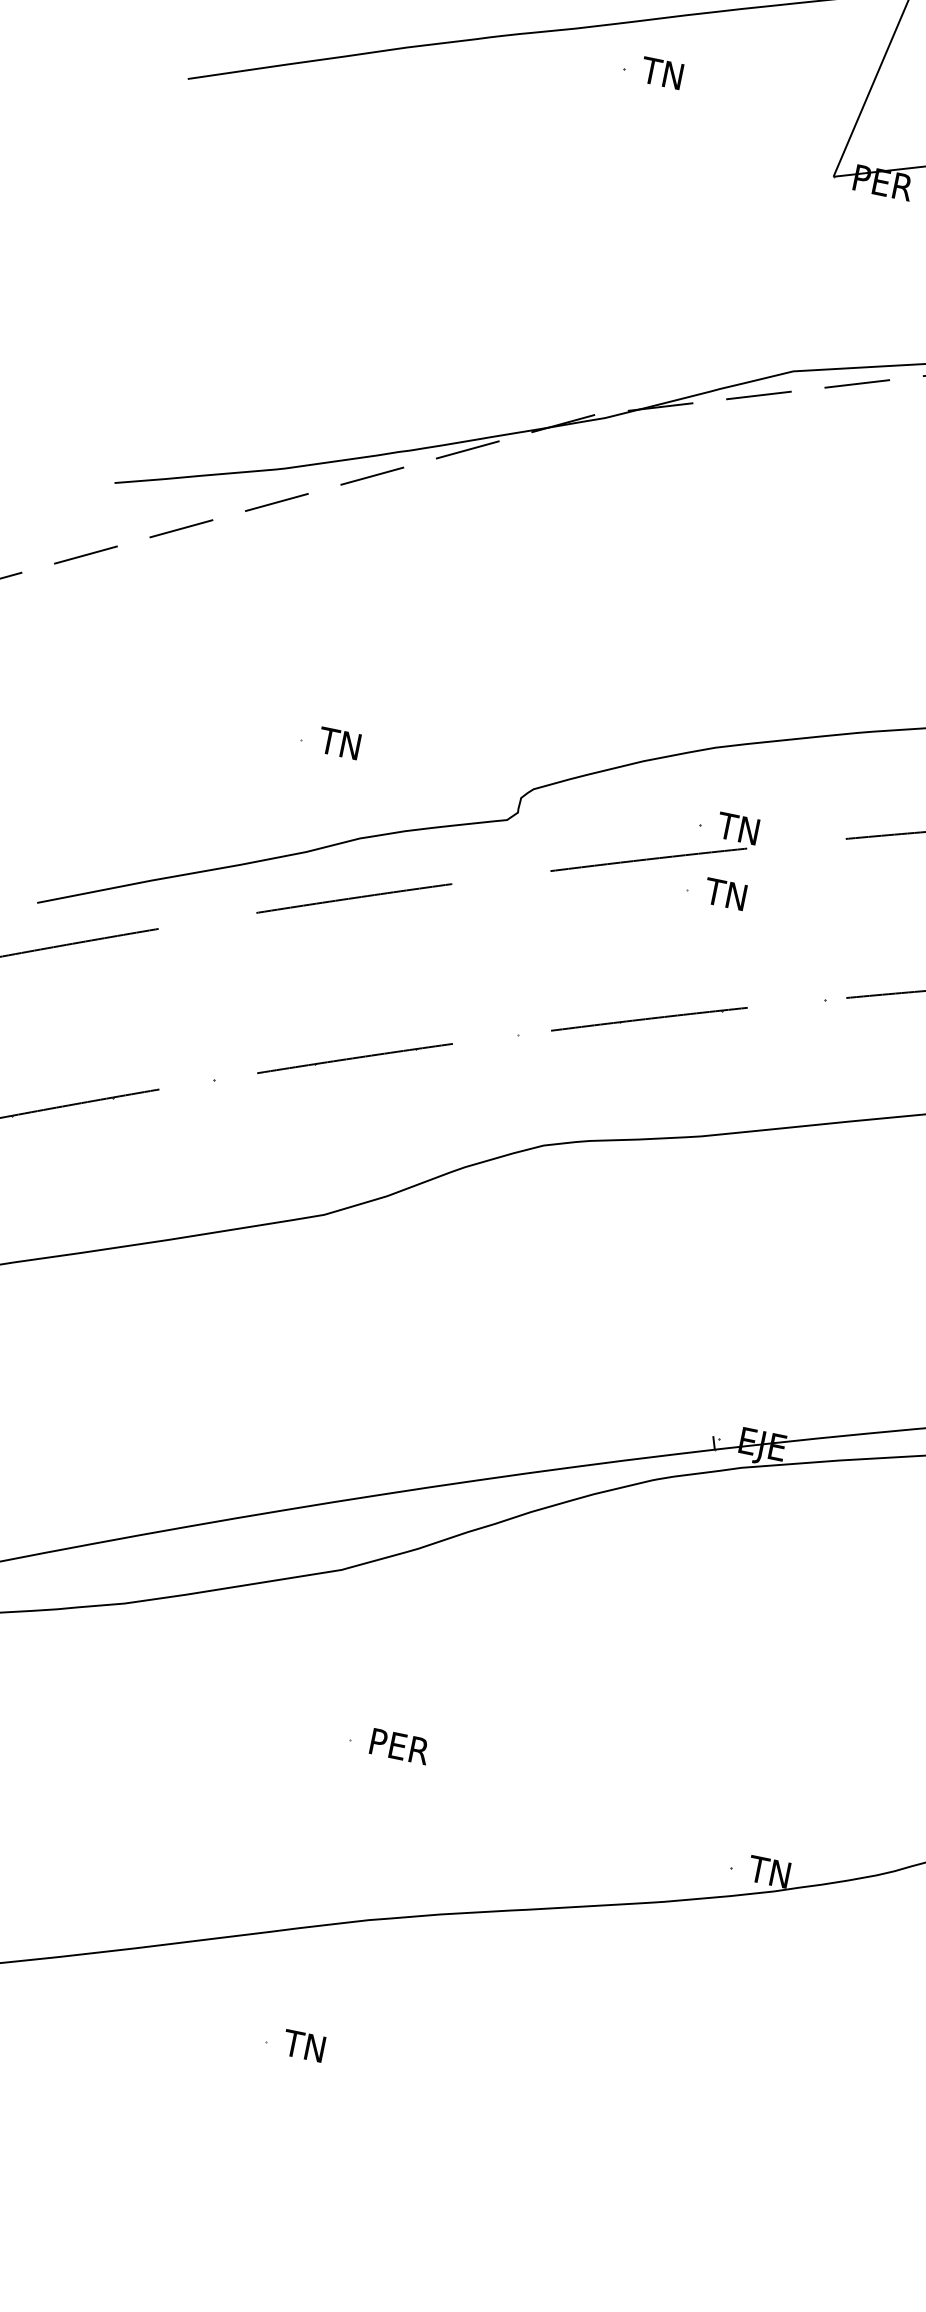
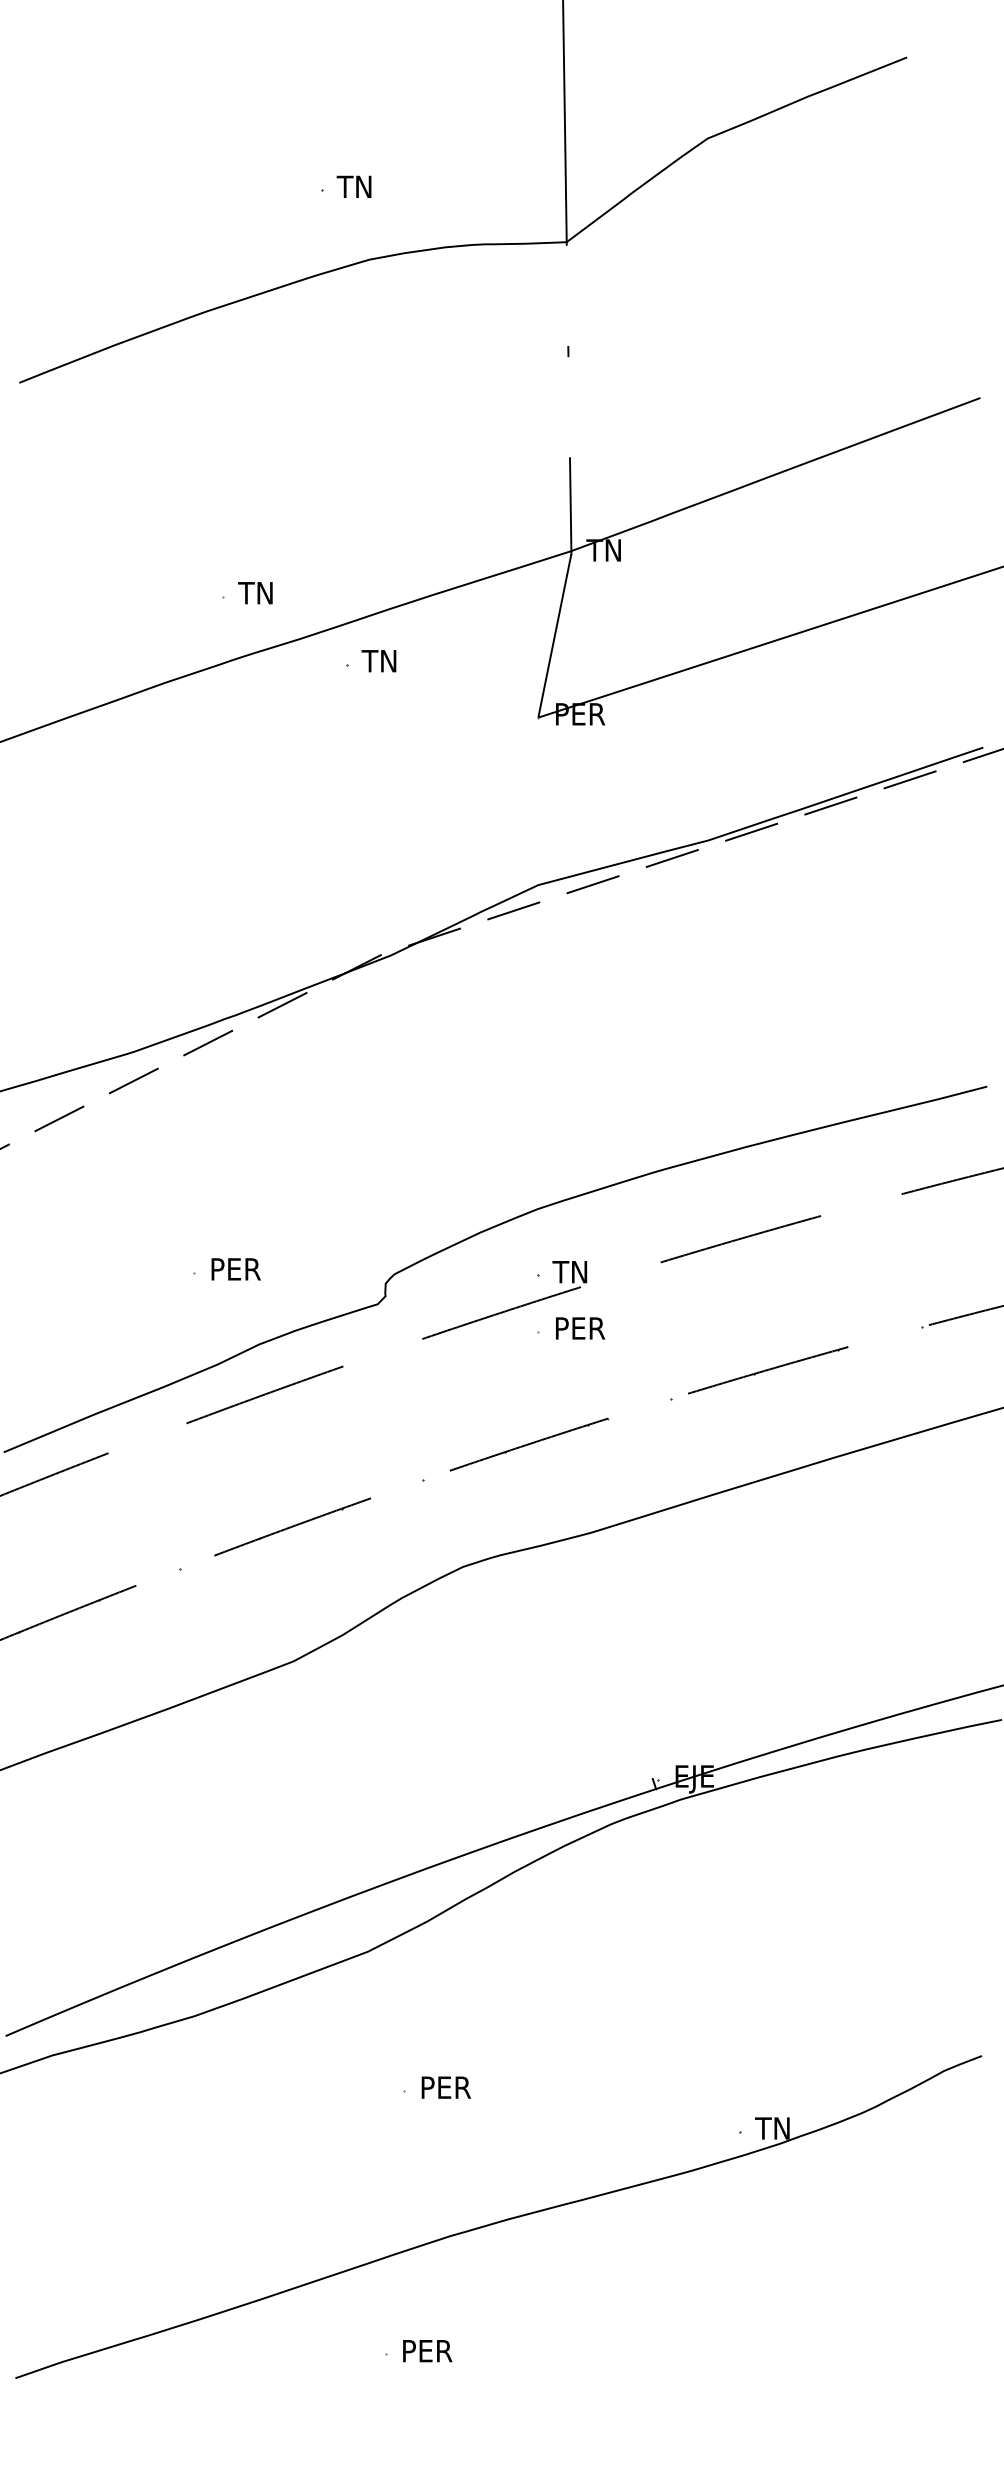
text: (348, 745) -> (234, 1269), TN -> PER
text: (735, 896) -> (579, 1328), TN -> PER
text: (313, 2048) -> (426, 2351), TN -> PER

